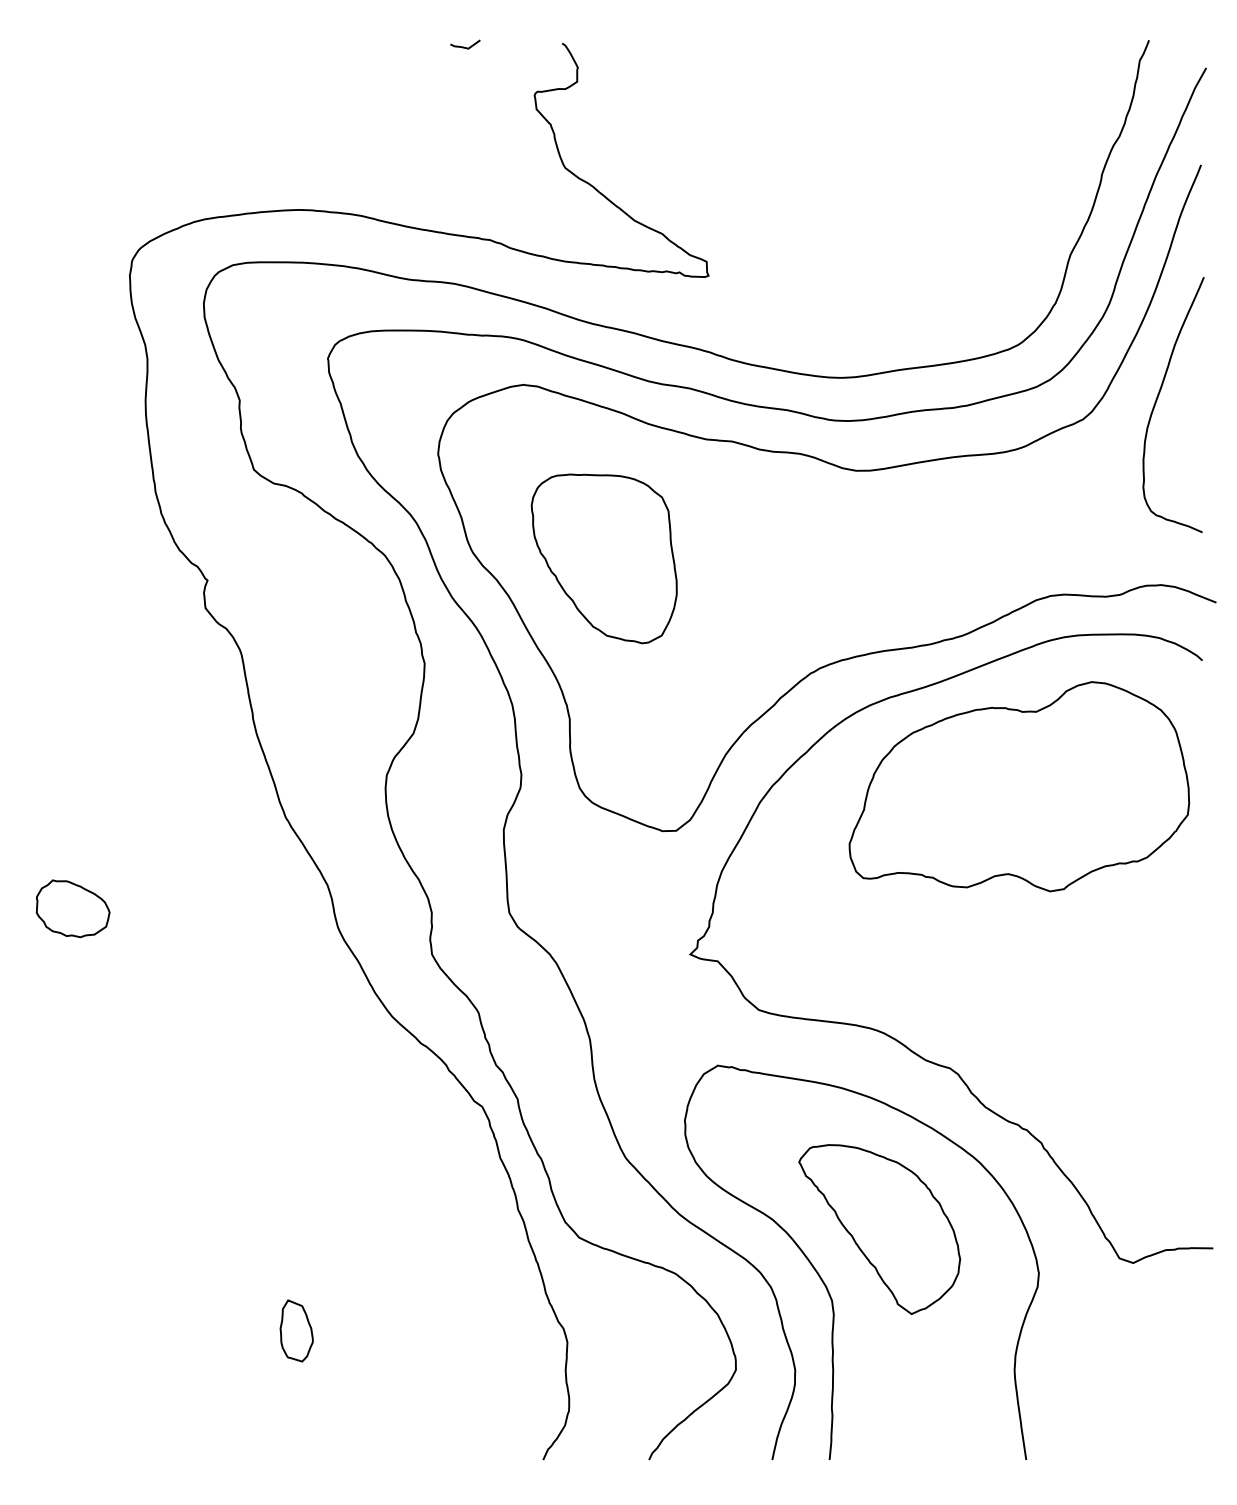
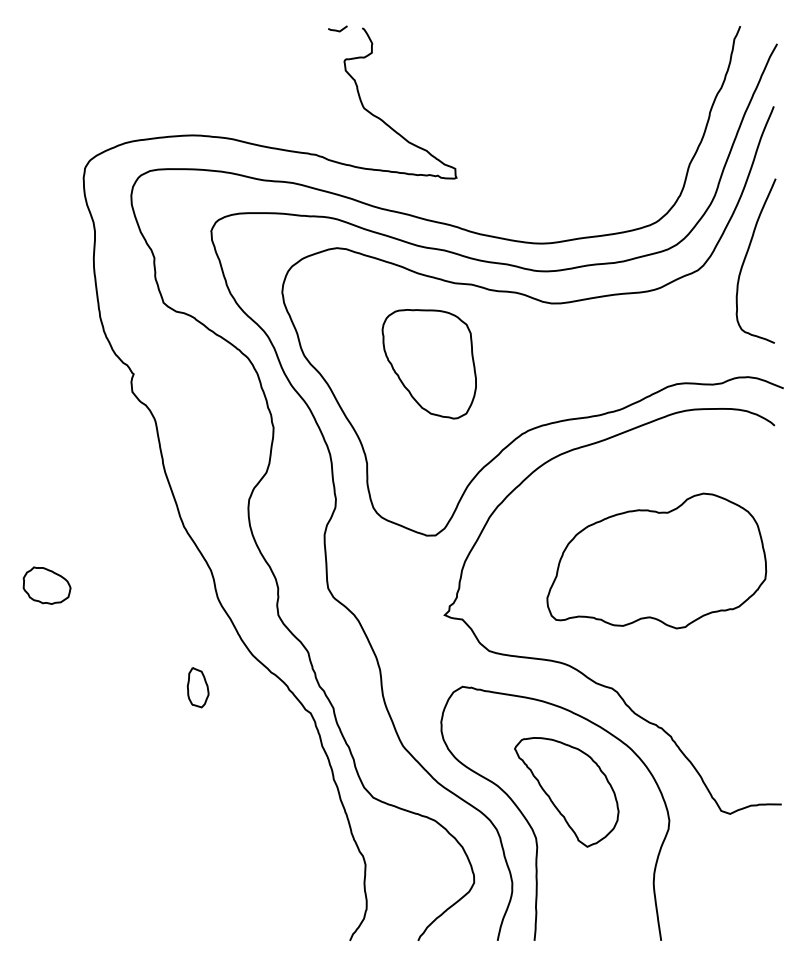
line: (463, 45) -> (336, 29), moved
part: (602, 559) -> (428, 364), moved
part: (1018, 785) -> (656, 560), moved
part: (295, 1330) -> (197, 687), moved

